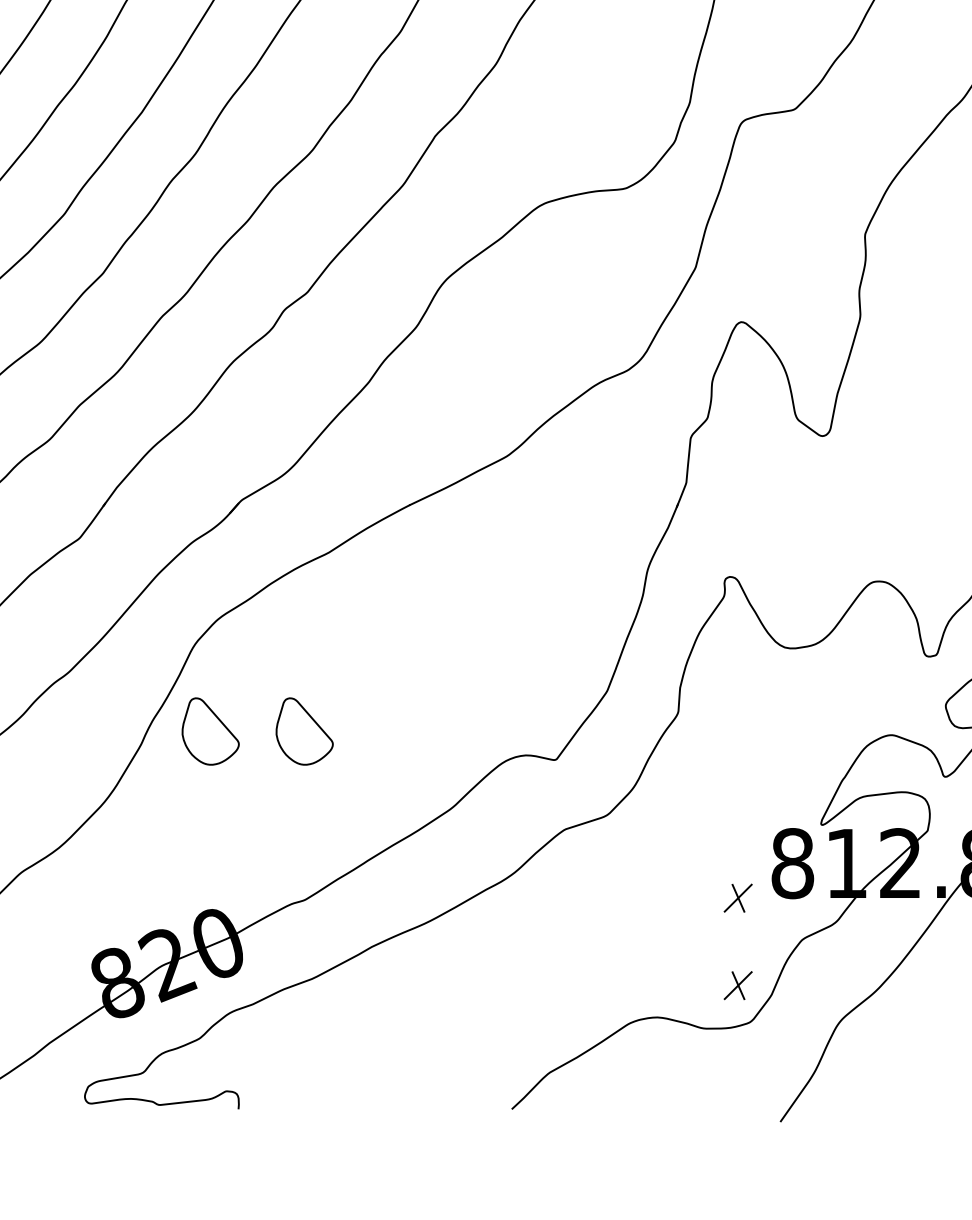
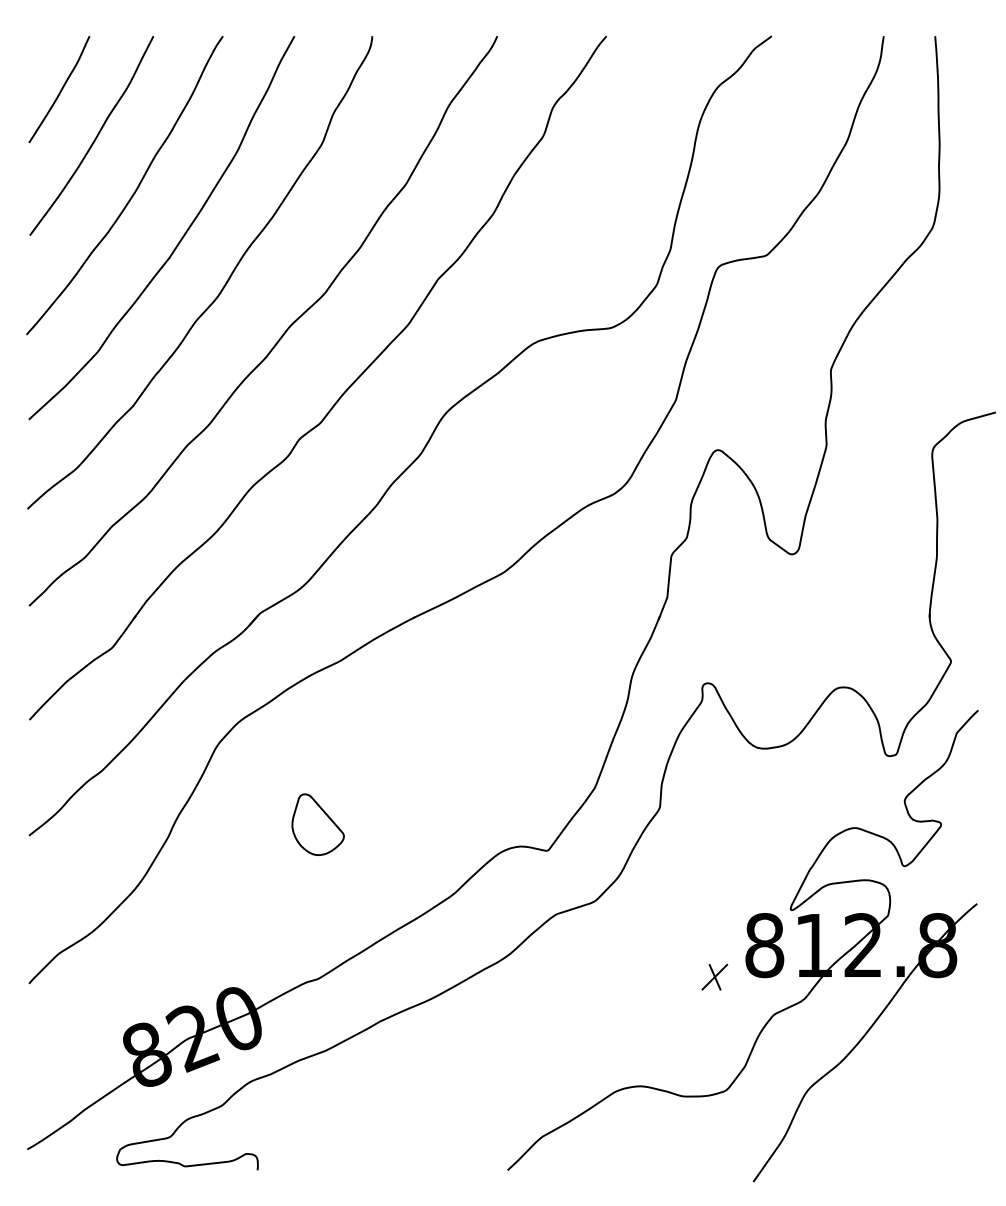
part: (209, 731) -> (231, 824), removed
part: (737, 984) -> (714, 1056), removed

